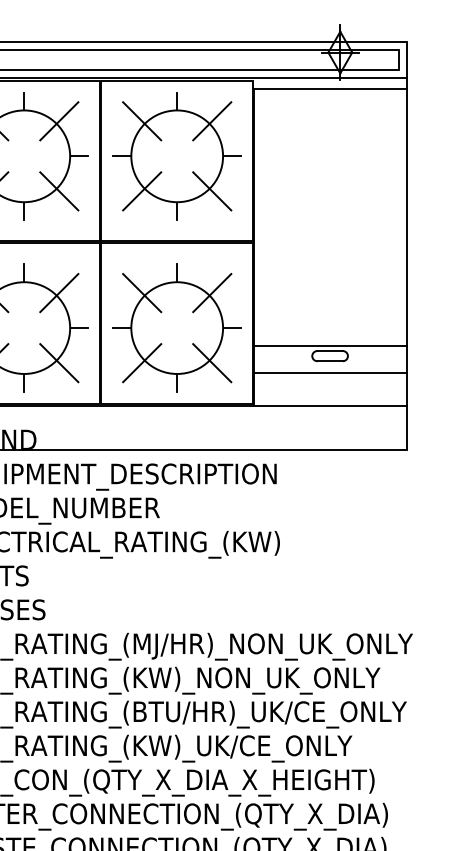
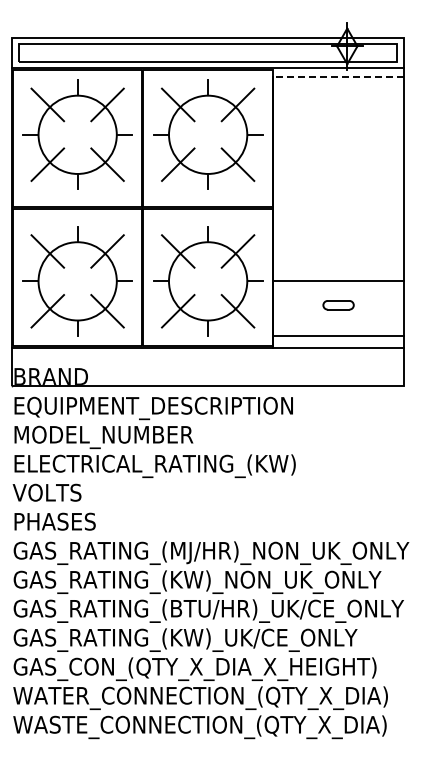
line: (330, 89) -> (338, 77), solid -> dashed
line: (330, 345) -> (338, 281), moved
line: (330, 372) -> (338, 335), moved

